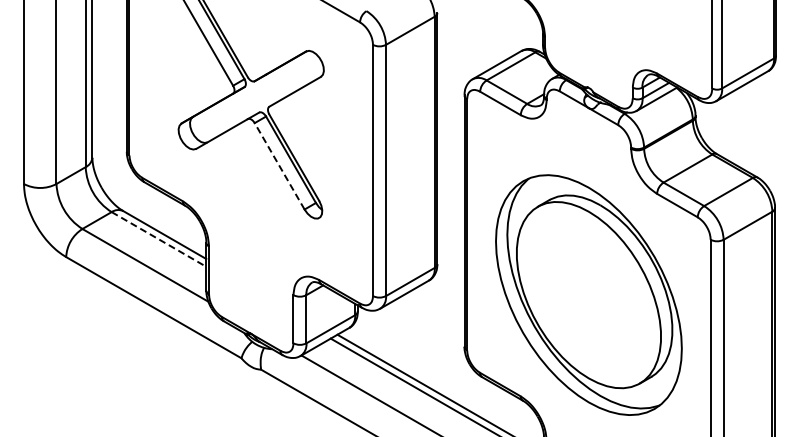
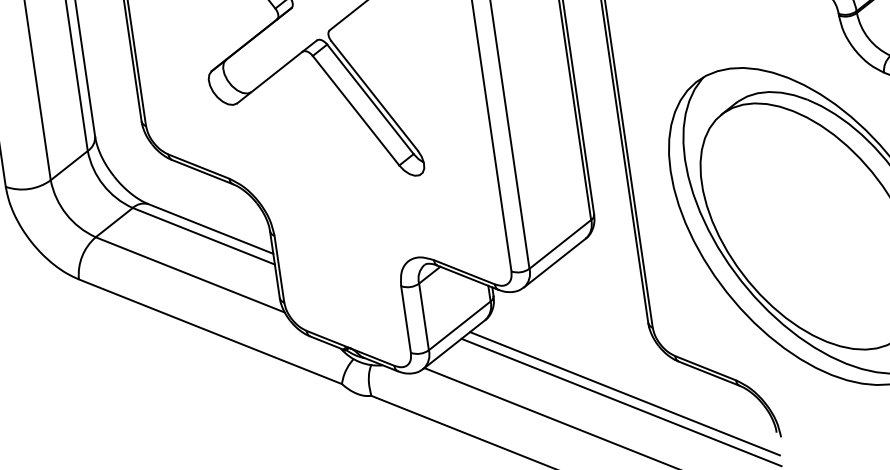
line: (279, 166) -> (355, 110), dashed -> solid
line: (159, 239) -> (204, 236), dashed -> solid

